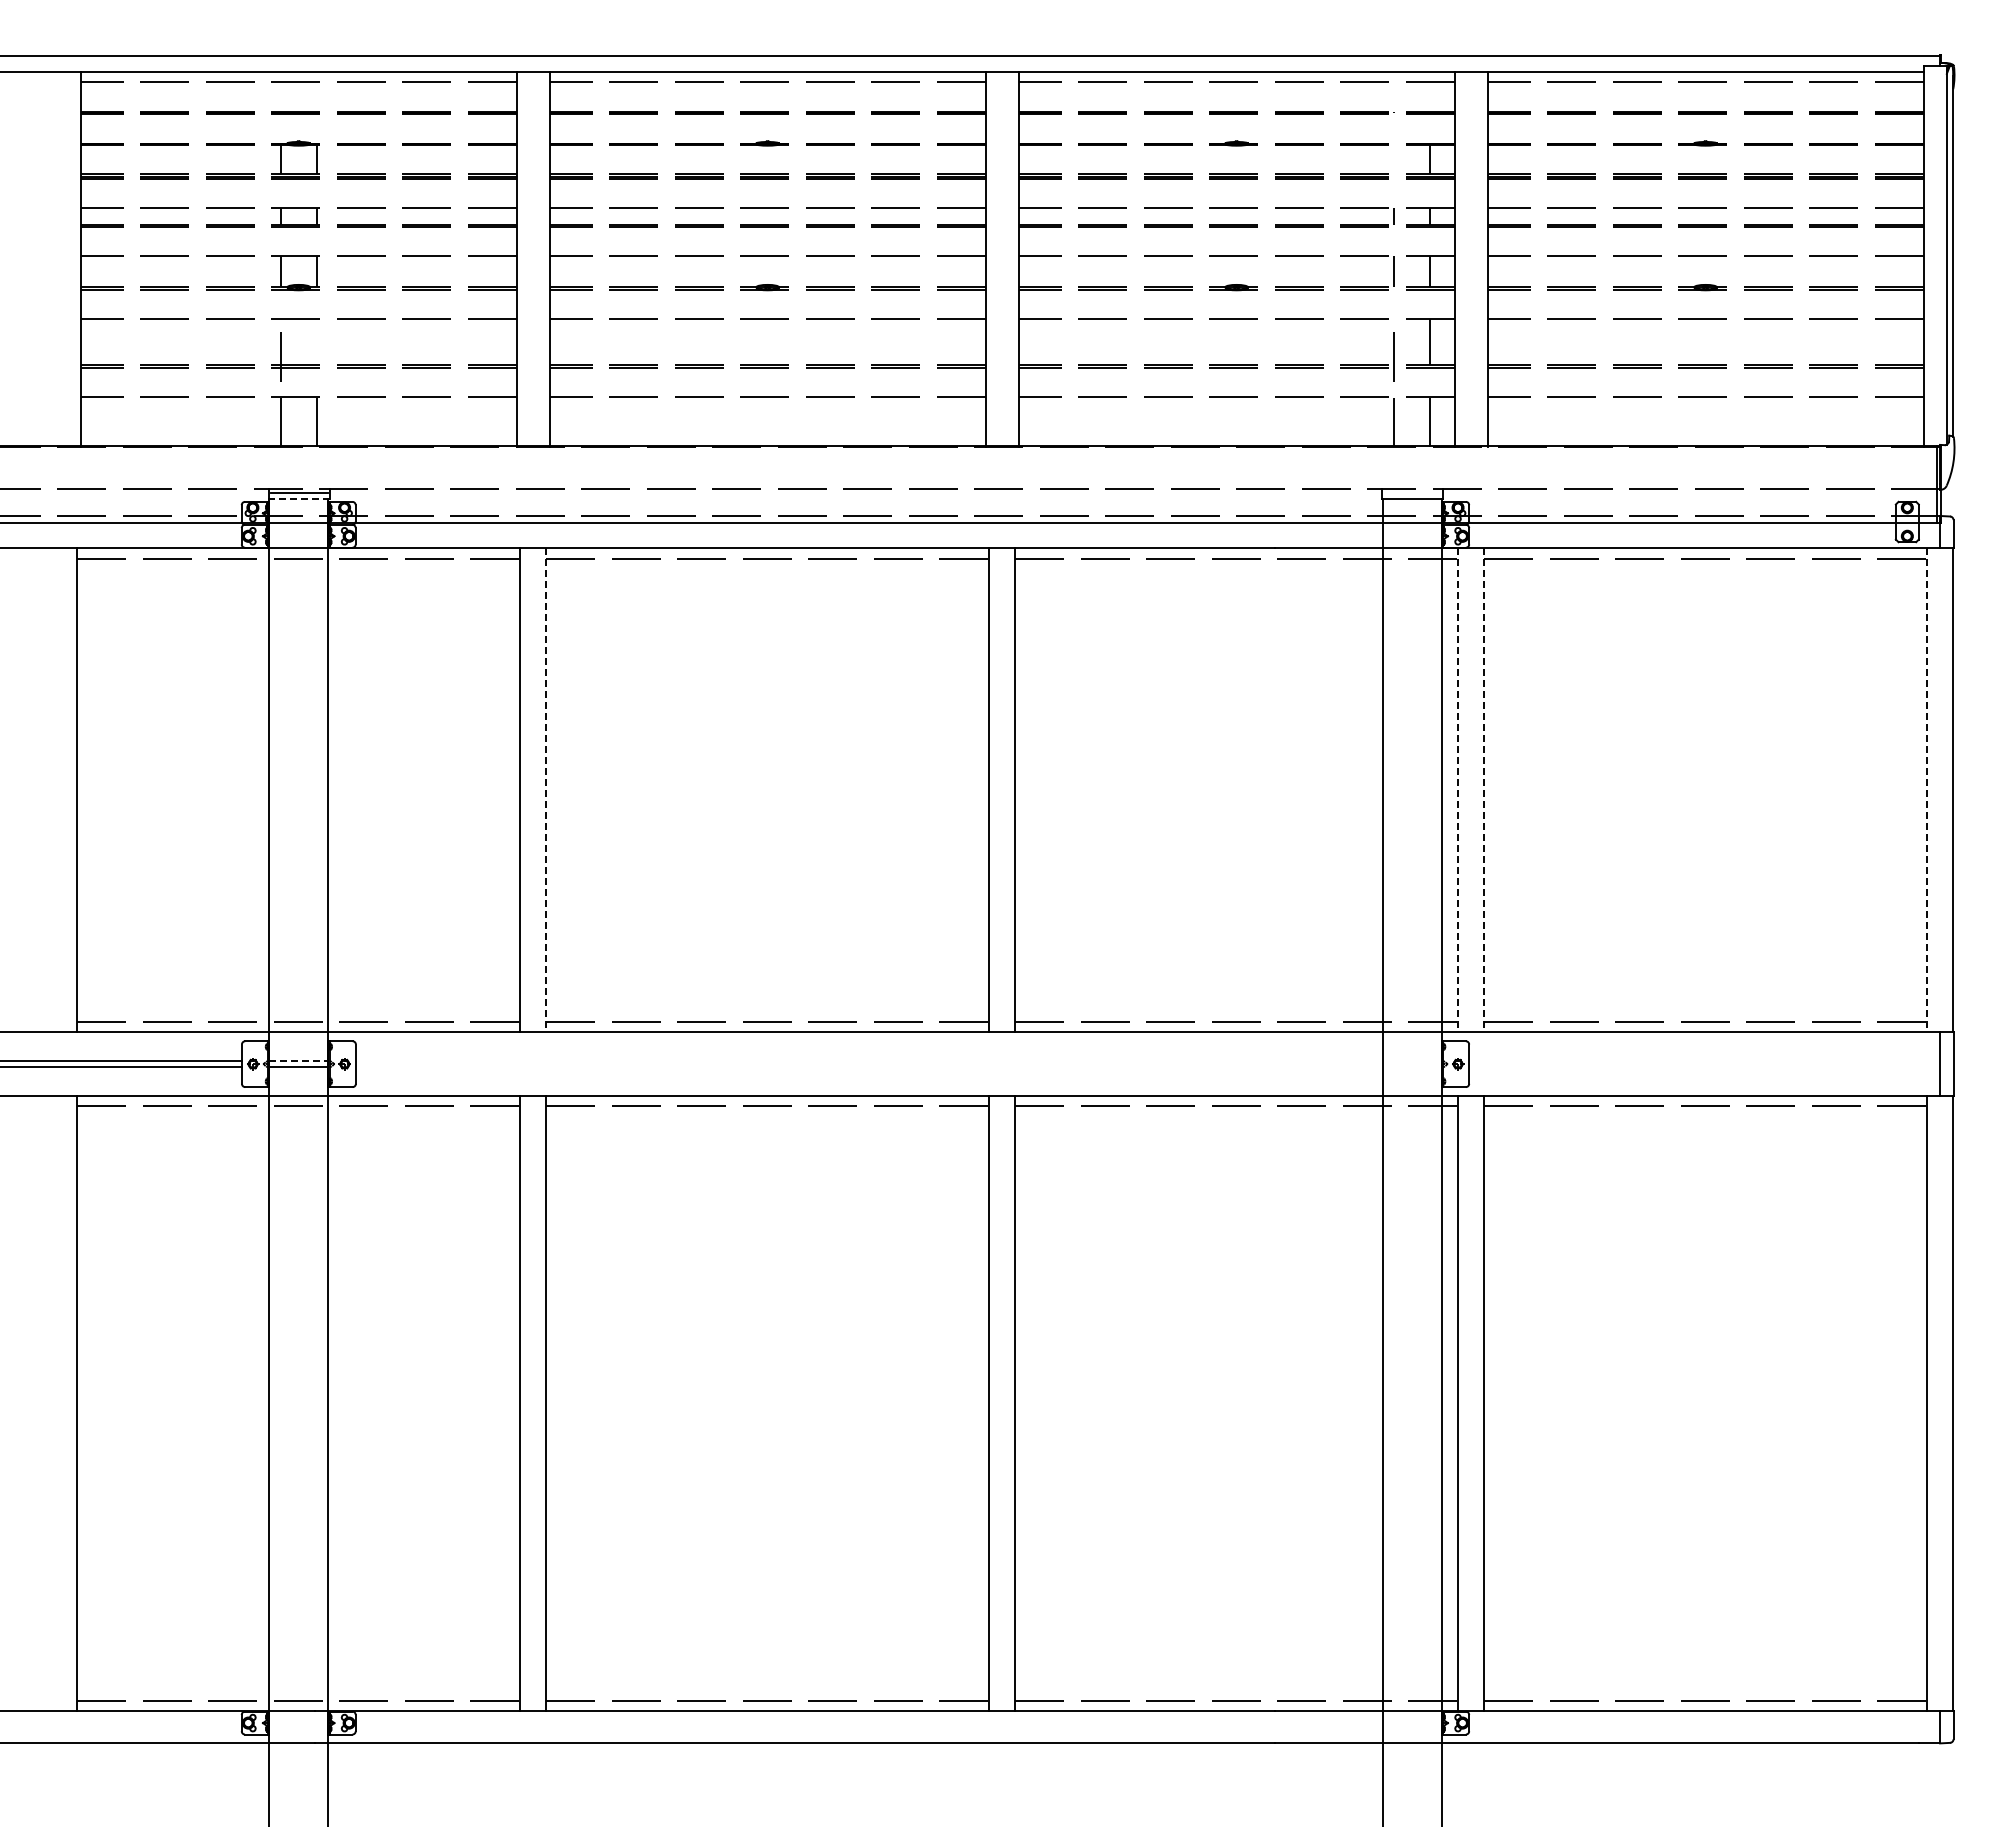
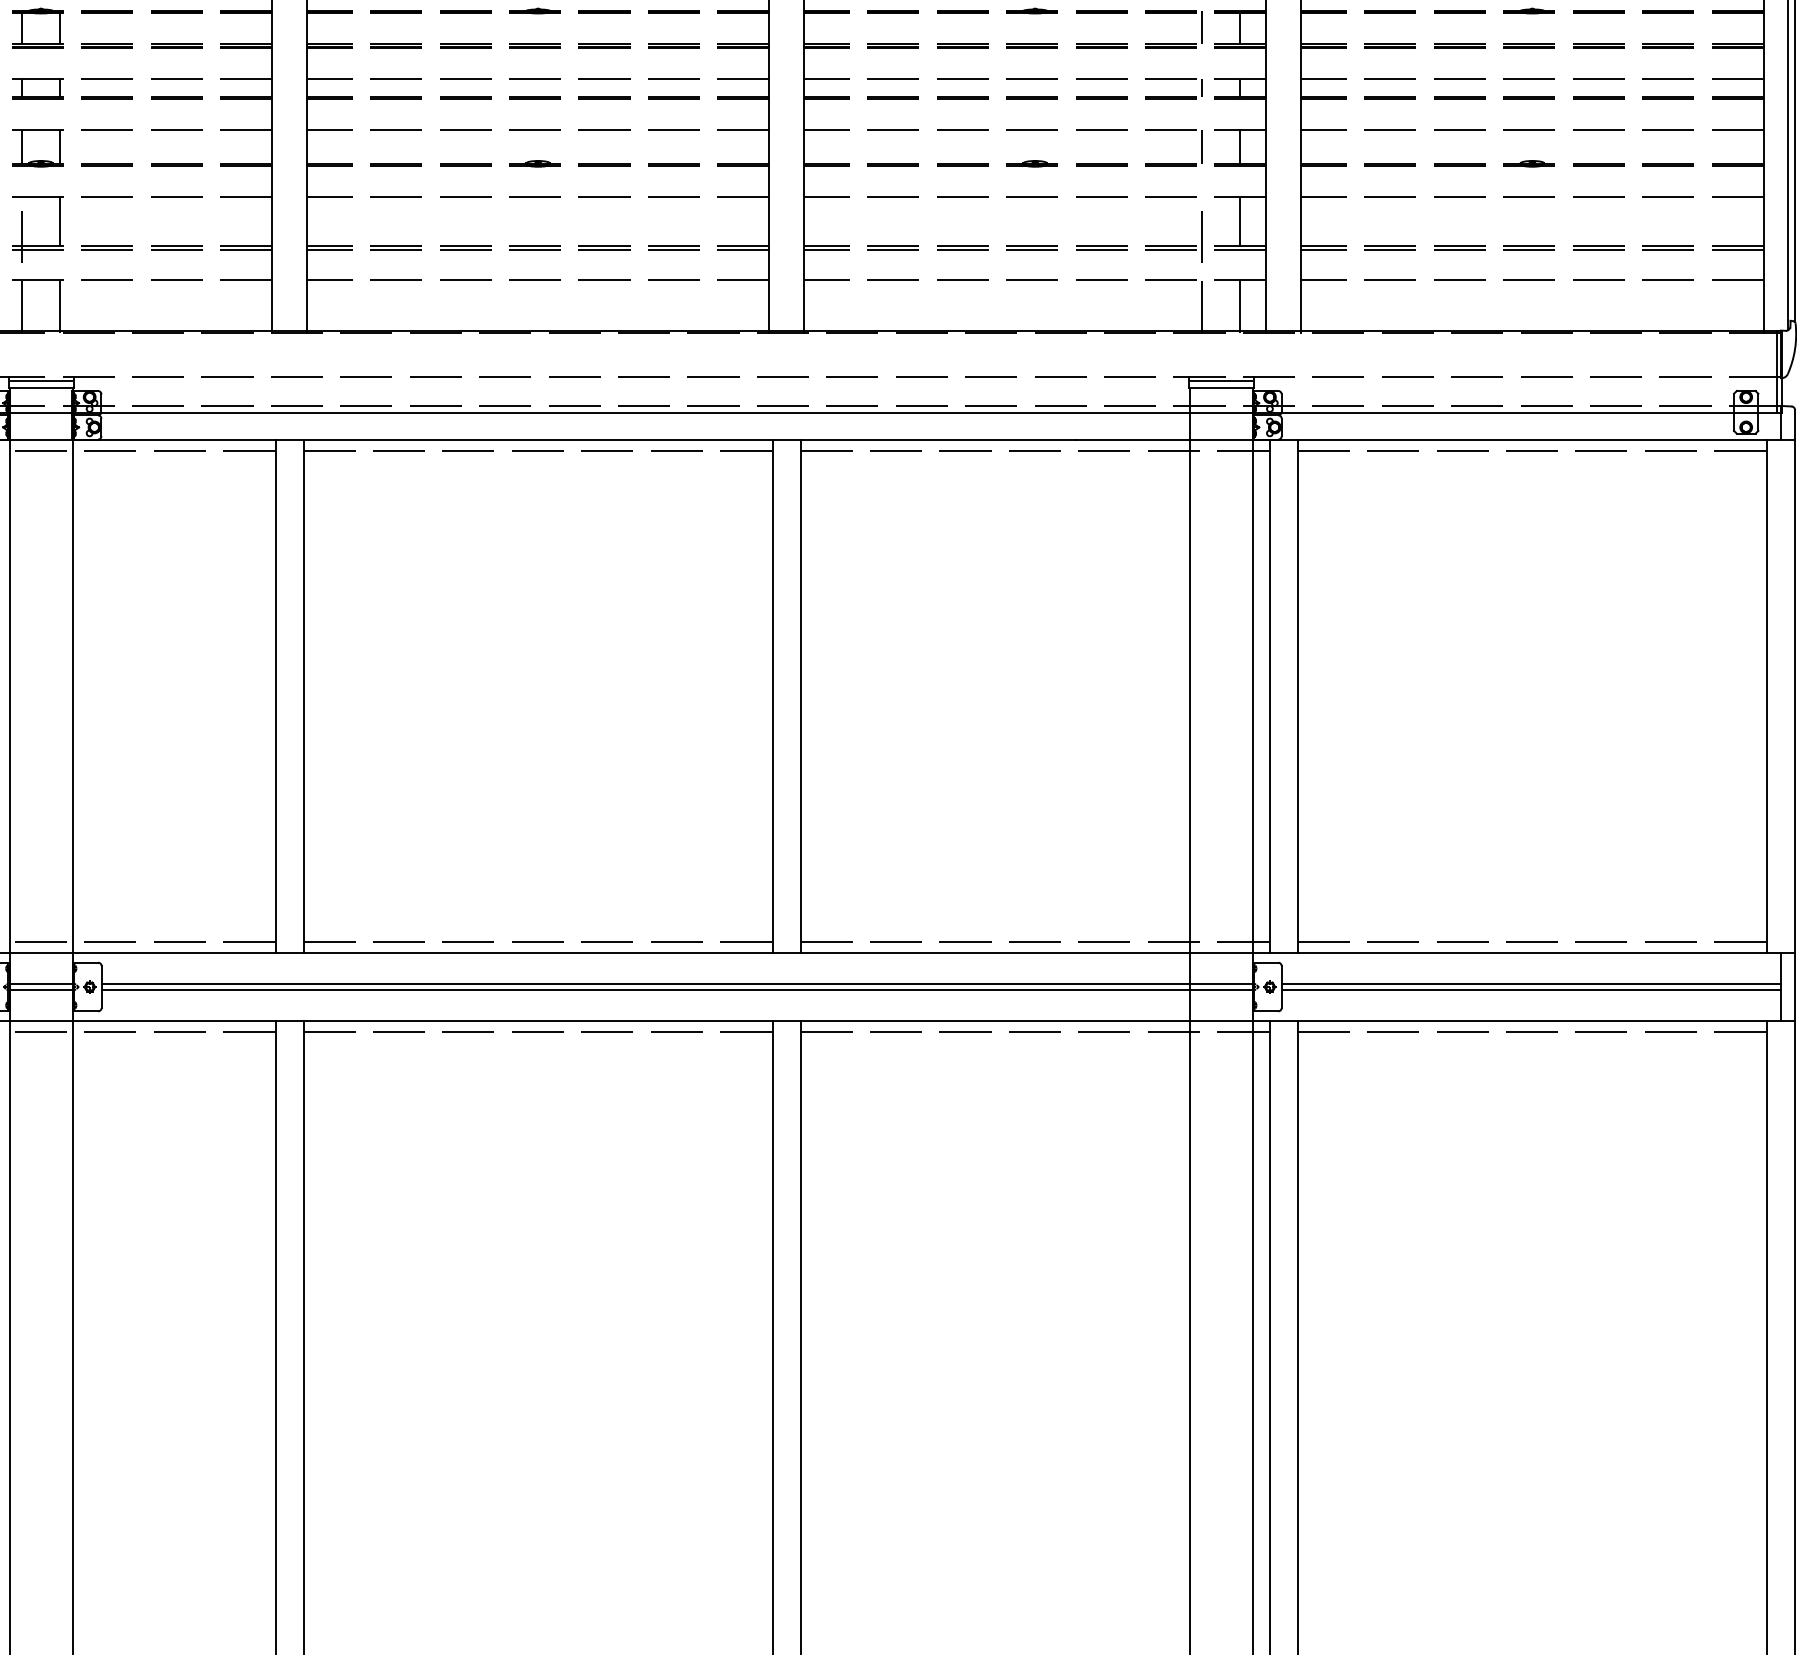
line: (1394, 158) -> (1202, 27), added
line: (316, 341) -> (59, 220), added
line: (1411, 492) -> (1220, 381), added
line: (298, 498) -> (40, 387), dashed -> solid
line: (546, 790) -> (303, 696), dashed -> solid
line: (1458, 790) -> (1270, 696), dashed -> solid
line: (1484, 790) -> (1297, 696), dashed -> solid
line: (1927, 790) -> (1767, 696), dashed -> solid
line: (299, 1061) -> (41, 984), dashed -> solid
line: (898, 1061) -> (676, 984), added
line: (1704, 1061) -> (1531, 984), added
line: (898, 1067) -> (676, 990), added
line: (1704, 1067) -> (1531, 990), added

